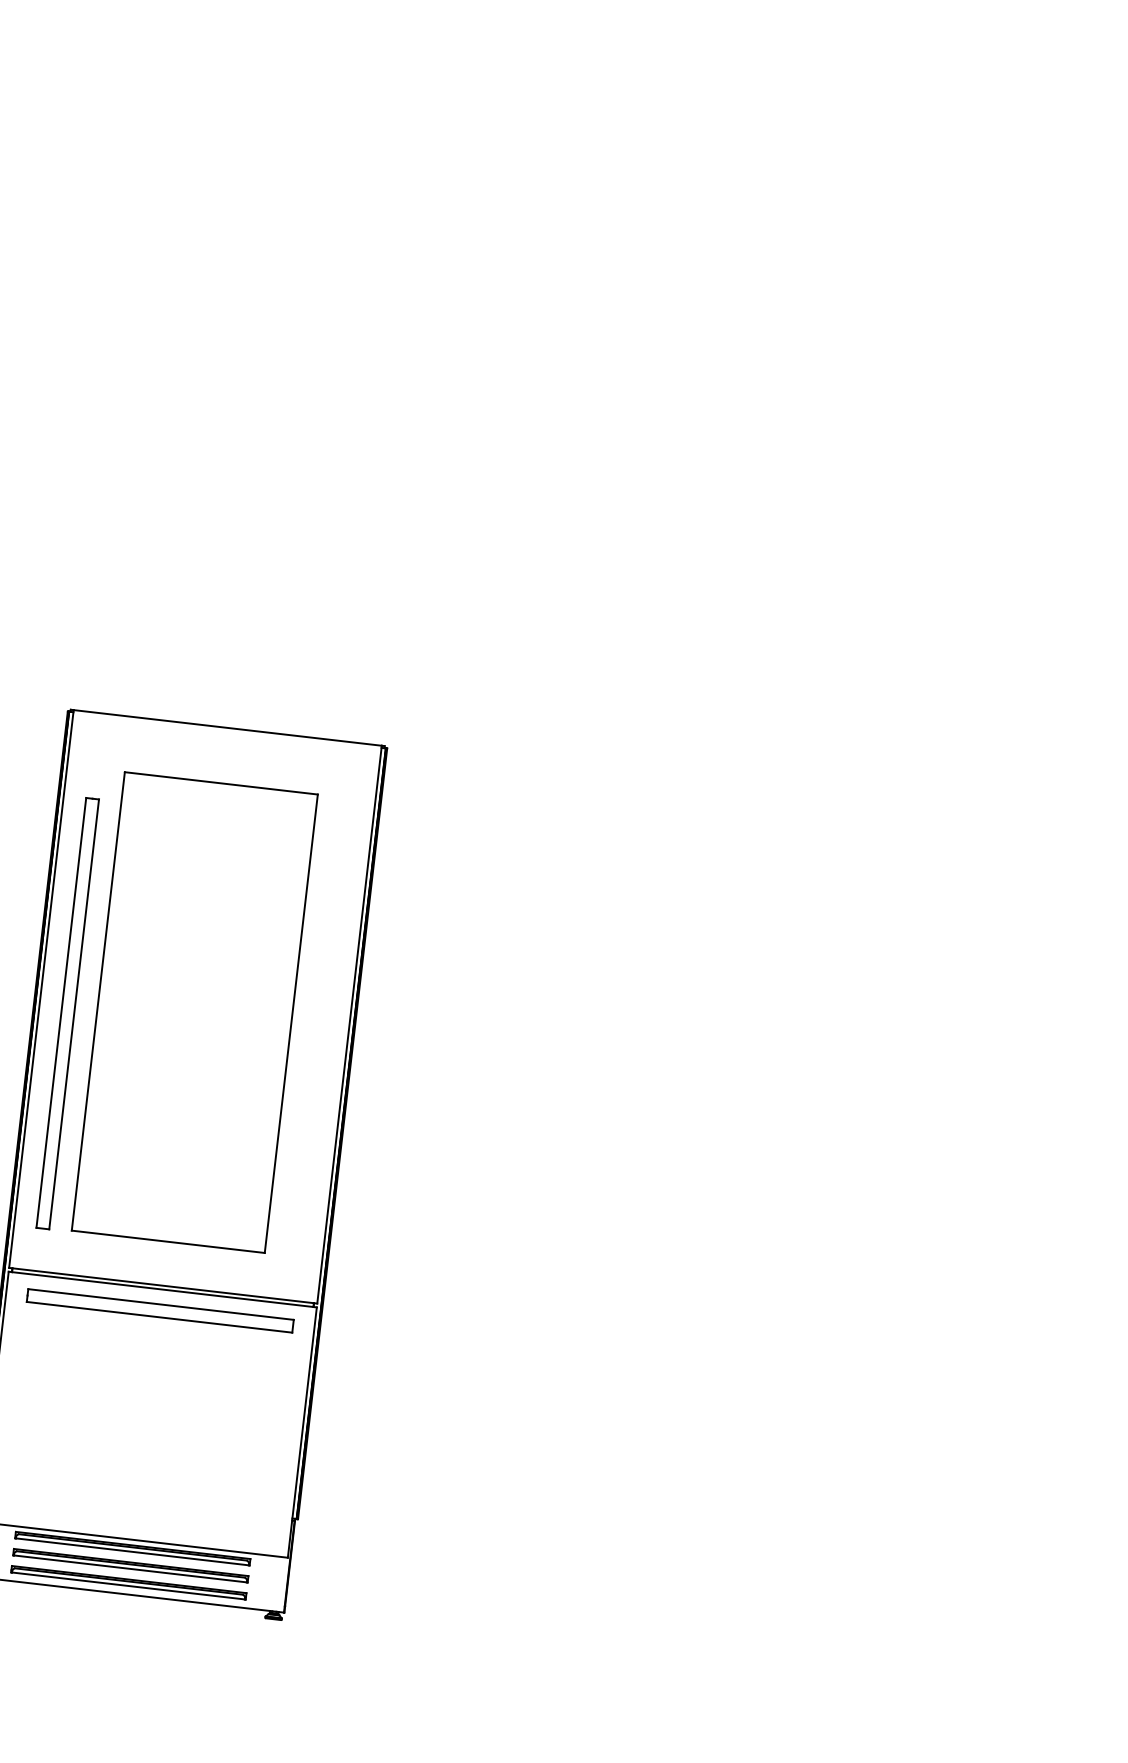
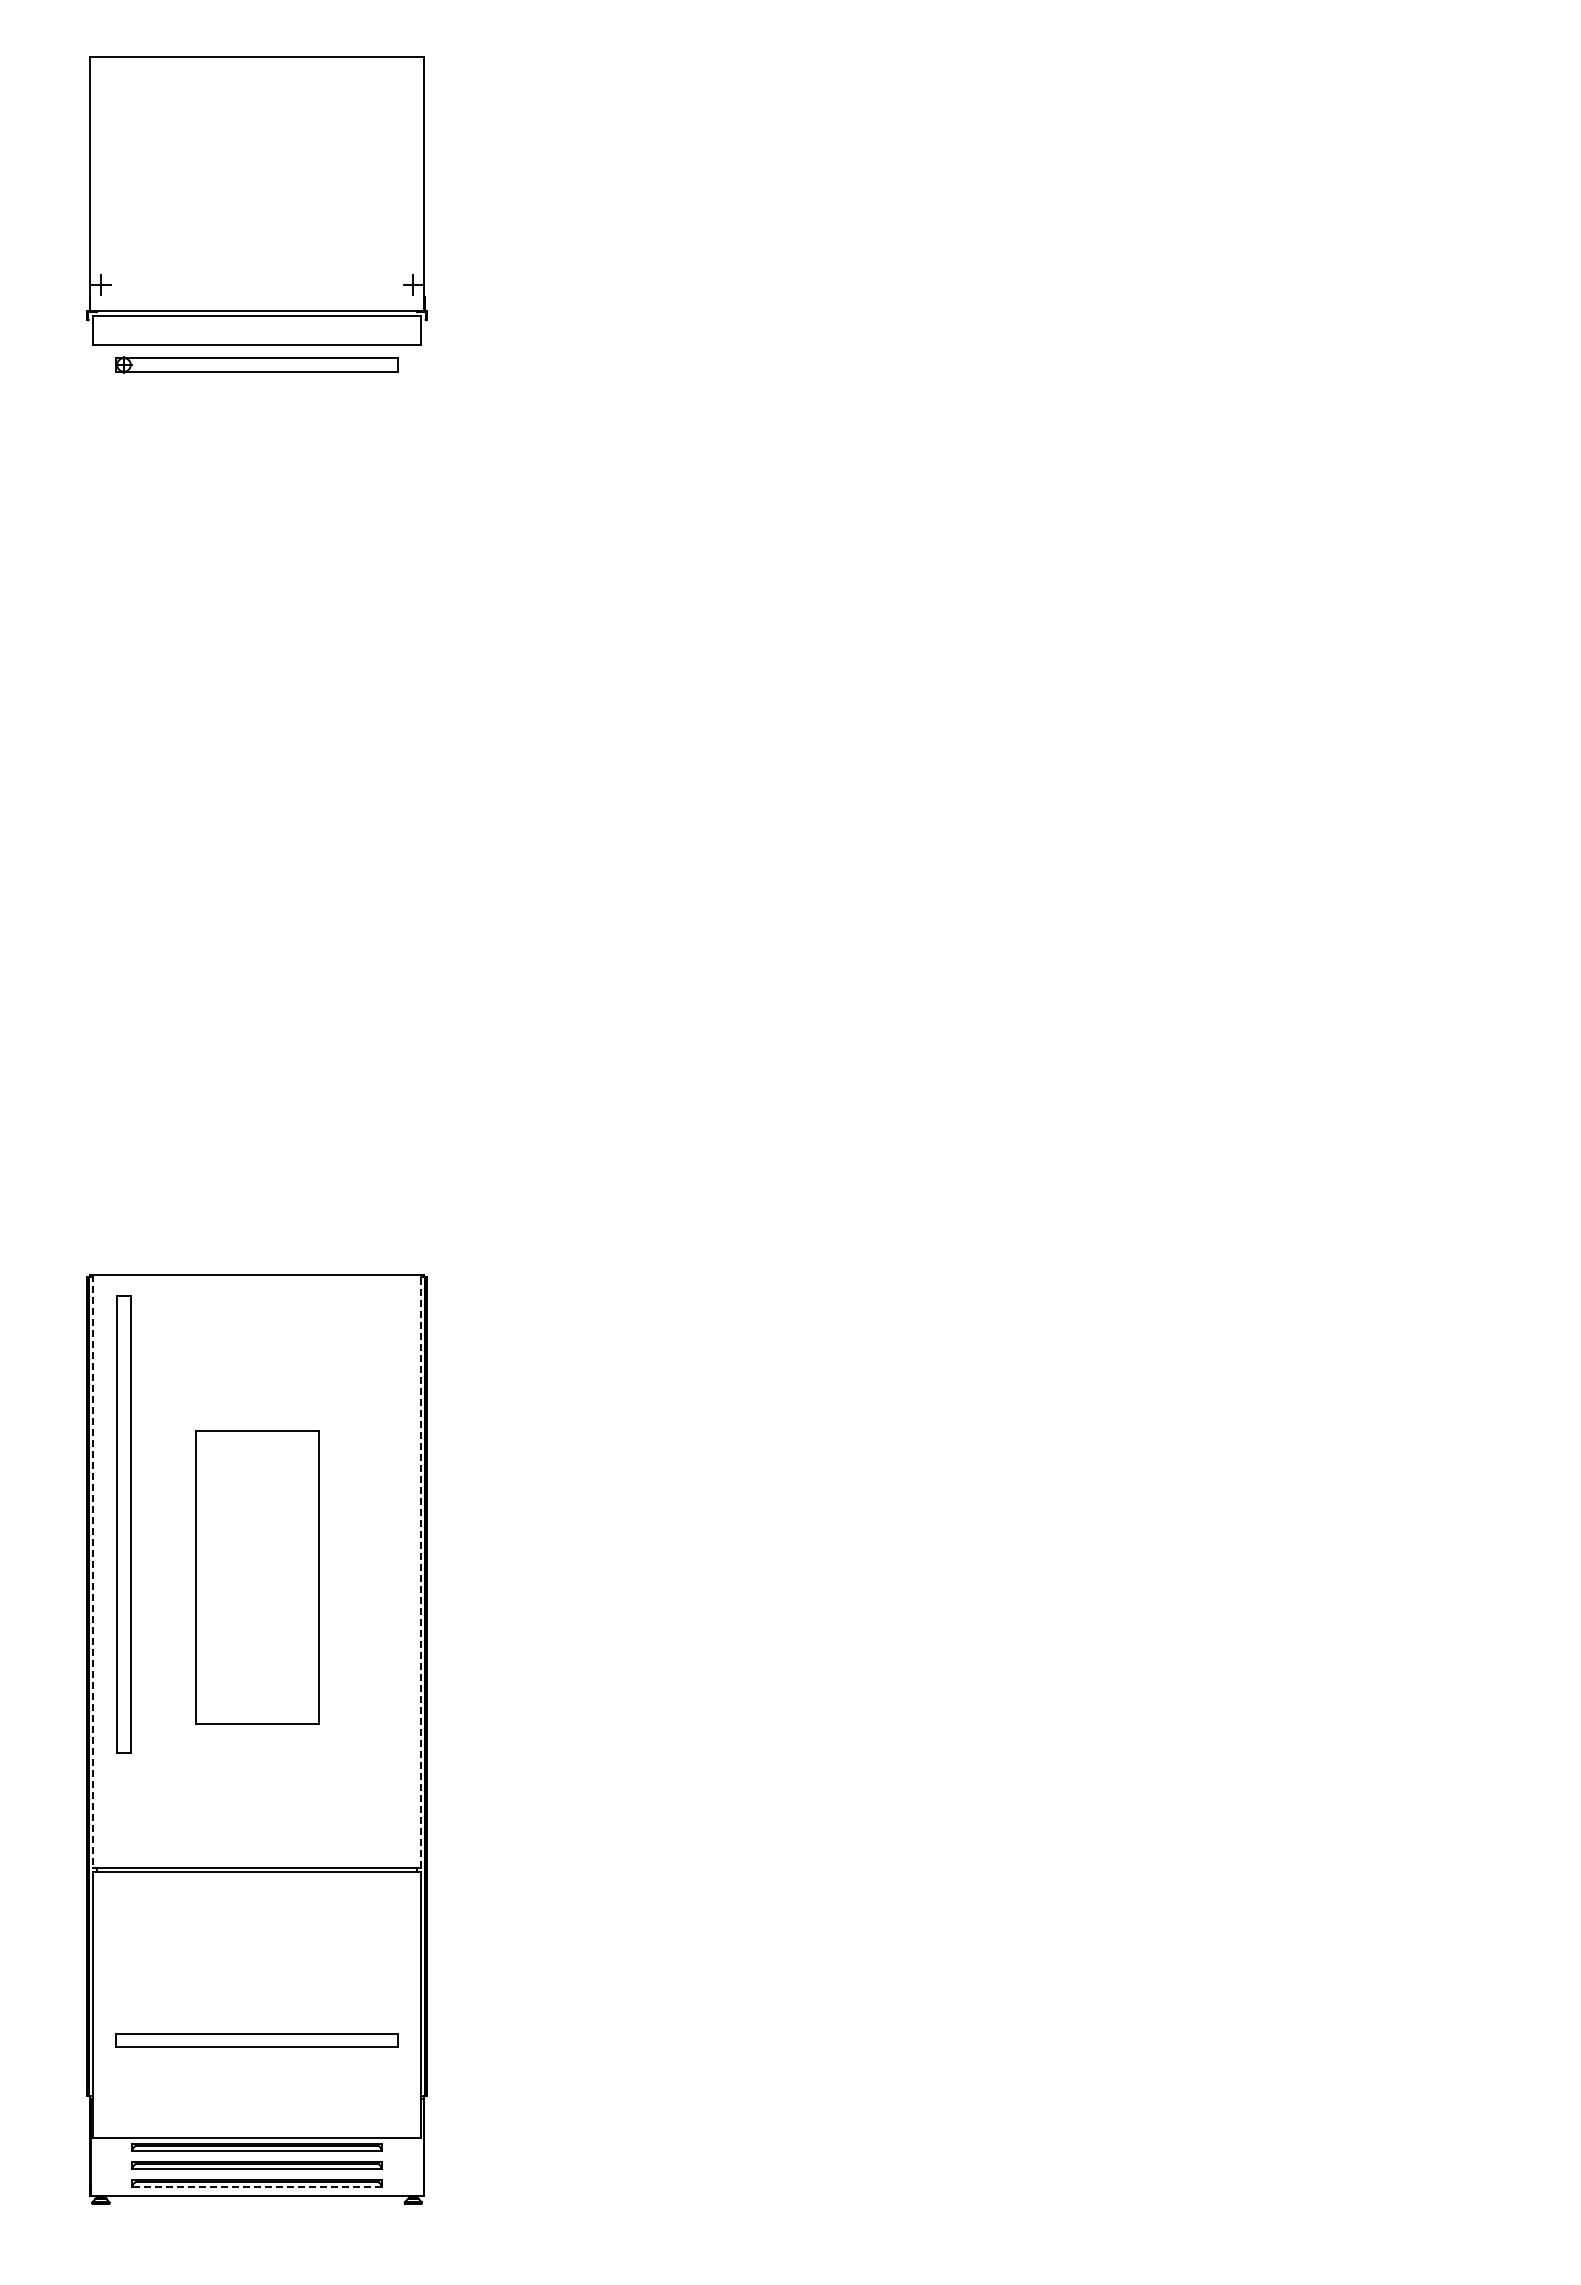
line: (41, 989) -> (93, 1571), solid -> dashed
part: (195, 1012) -> (257, 1577), size x0.6
part: (67, 1013) -> (123, 1524), moved
line: (349, 1023) -> (420, 1570), solid -> dashed
part: (159, 1310) -> (256, 2040), moved
line: (128, 1585) -> (257, 2186), solid -> dashed

